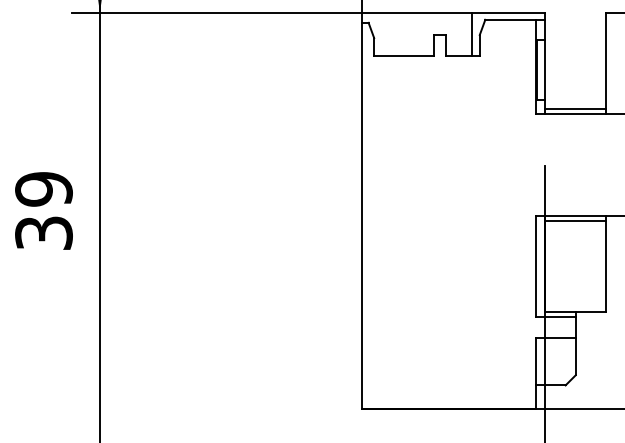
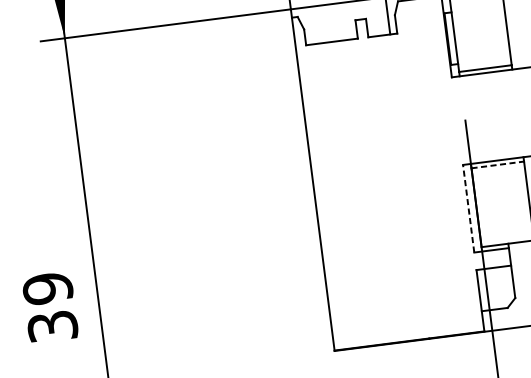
text: (43, 210) -> (49, 307), moved
line: (575, 220) -> (497, 164), solid -> dashed
line: (535, 266) -> (468, 208), solid -> dashed

